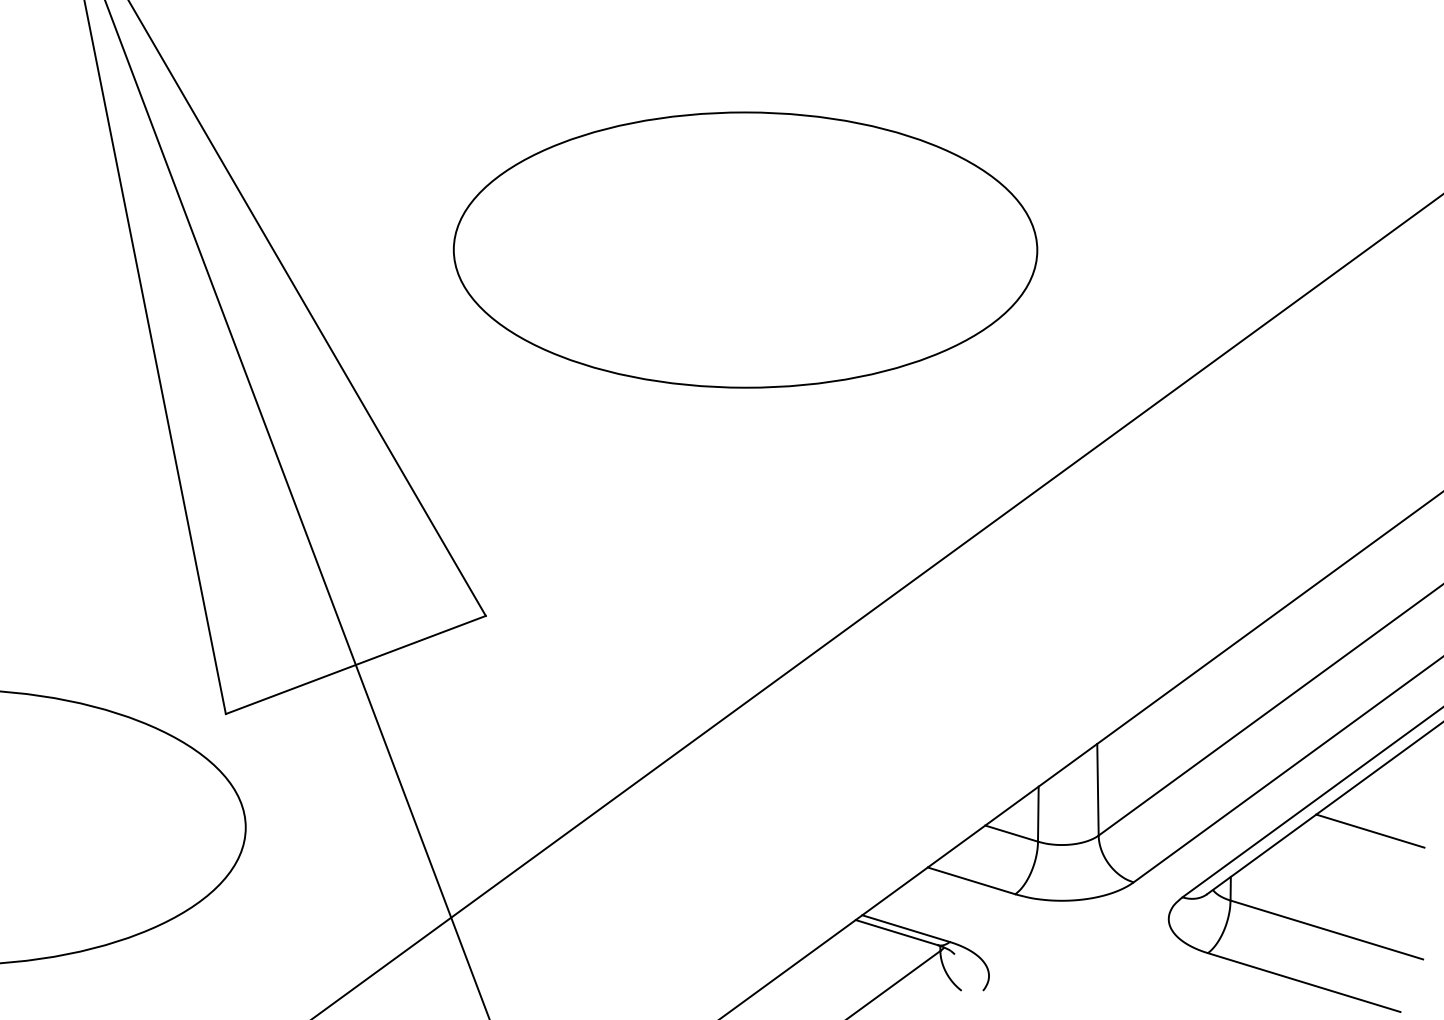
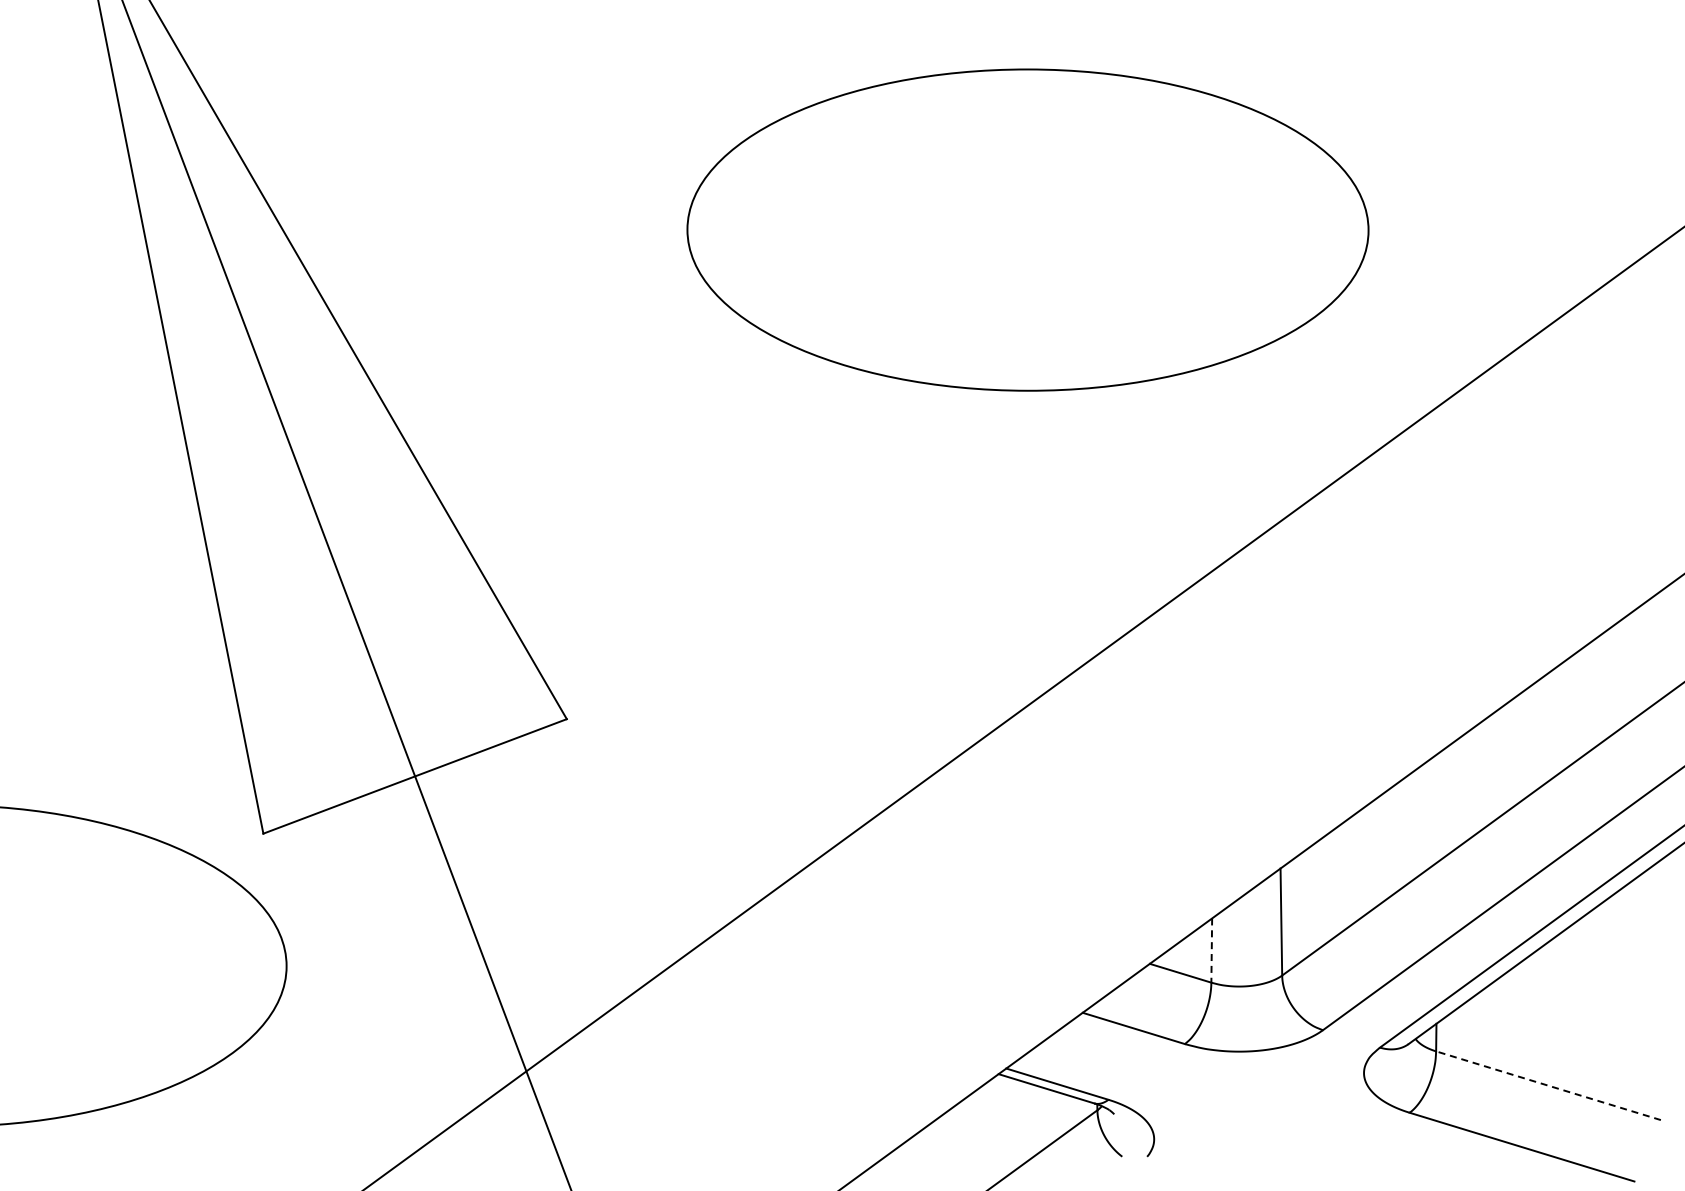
part: (745, 249) -> (1027, 229), moved
line: (1038, 814) -> (1211, 951), solid -> dashed
line: (1370, 831) -> (1599, 970), removed
line: (1326, 929) -> (1548, 1085), solid -> dashed

